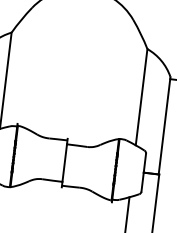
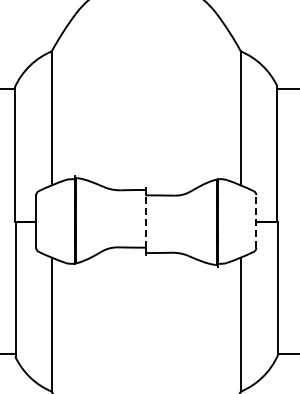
line: (64, 163) -> (146, 221), solid -> dashed
line: (143, 172) -> (256, 221), solid -> dashed

